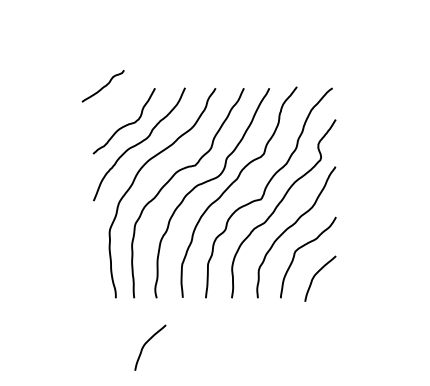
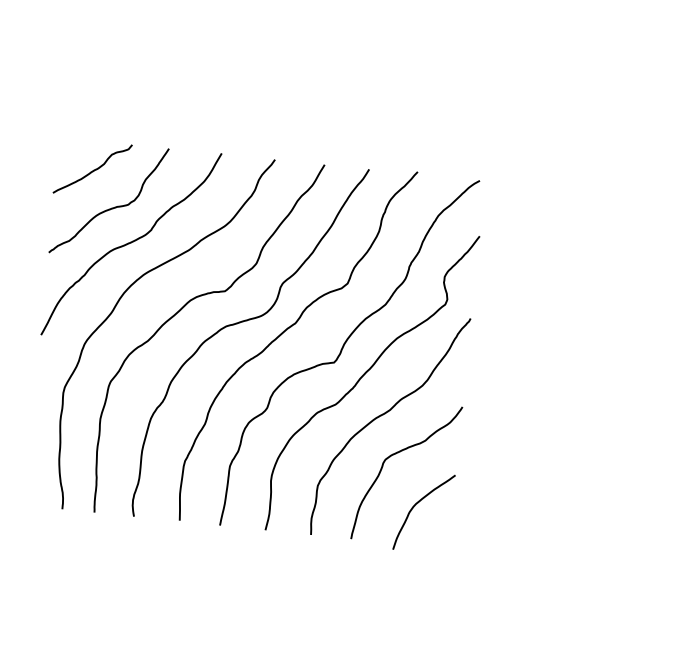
curve: (103, 86) -> (93, 169), moved
curve: (145, 345) -> (105, 597), removed

